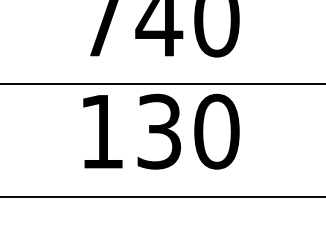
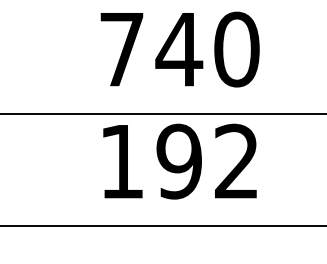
text: (187, 131) -> (207, 161), 130 -> 192

